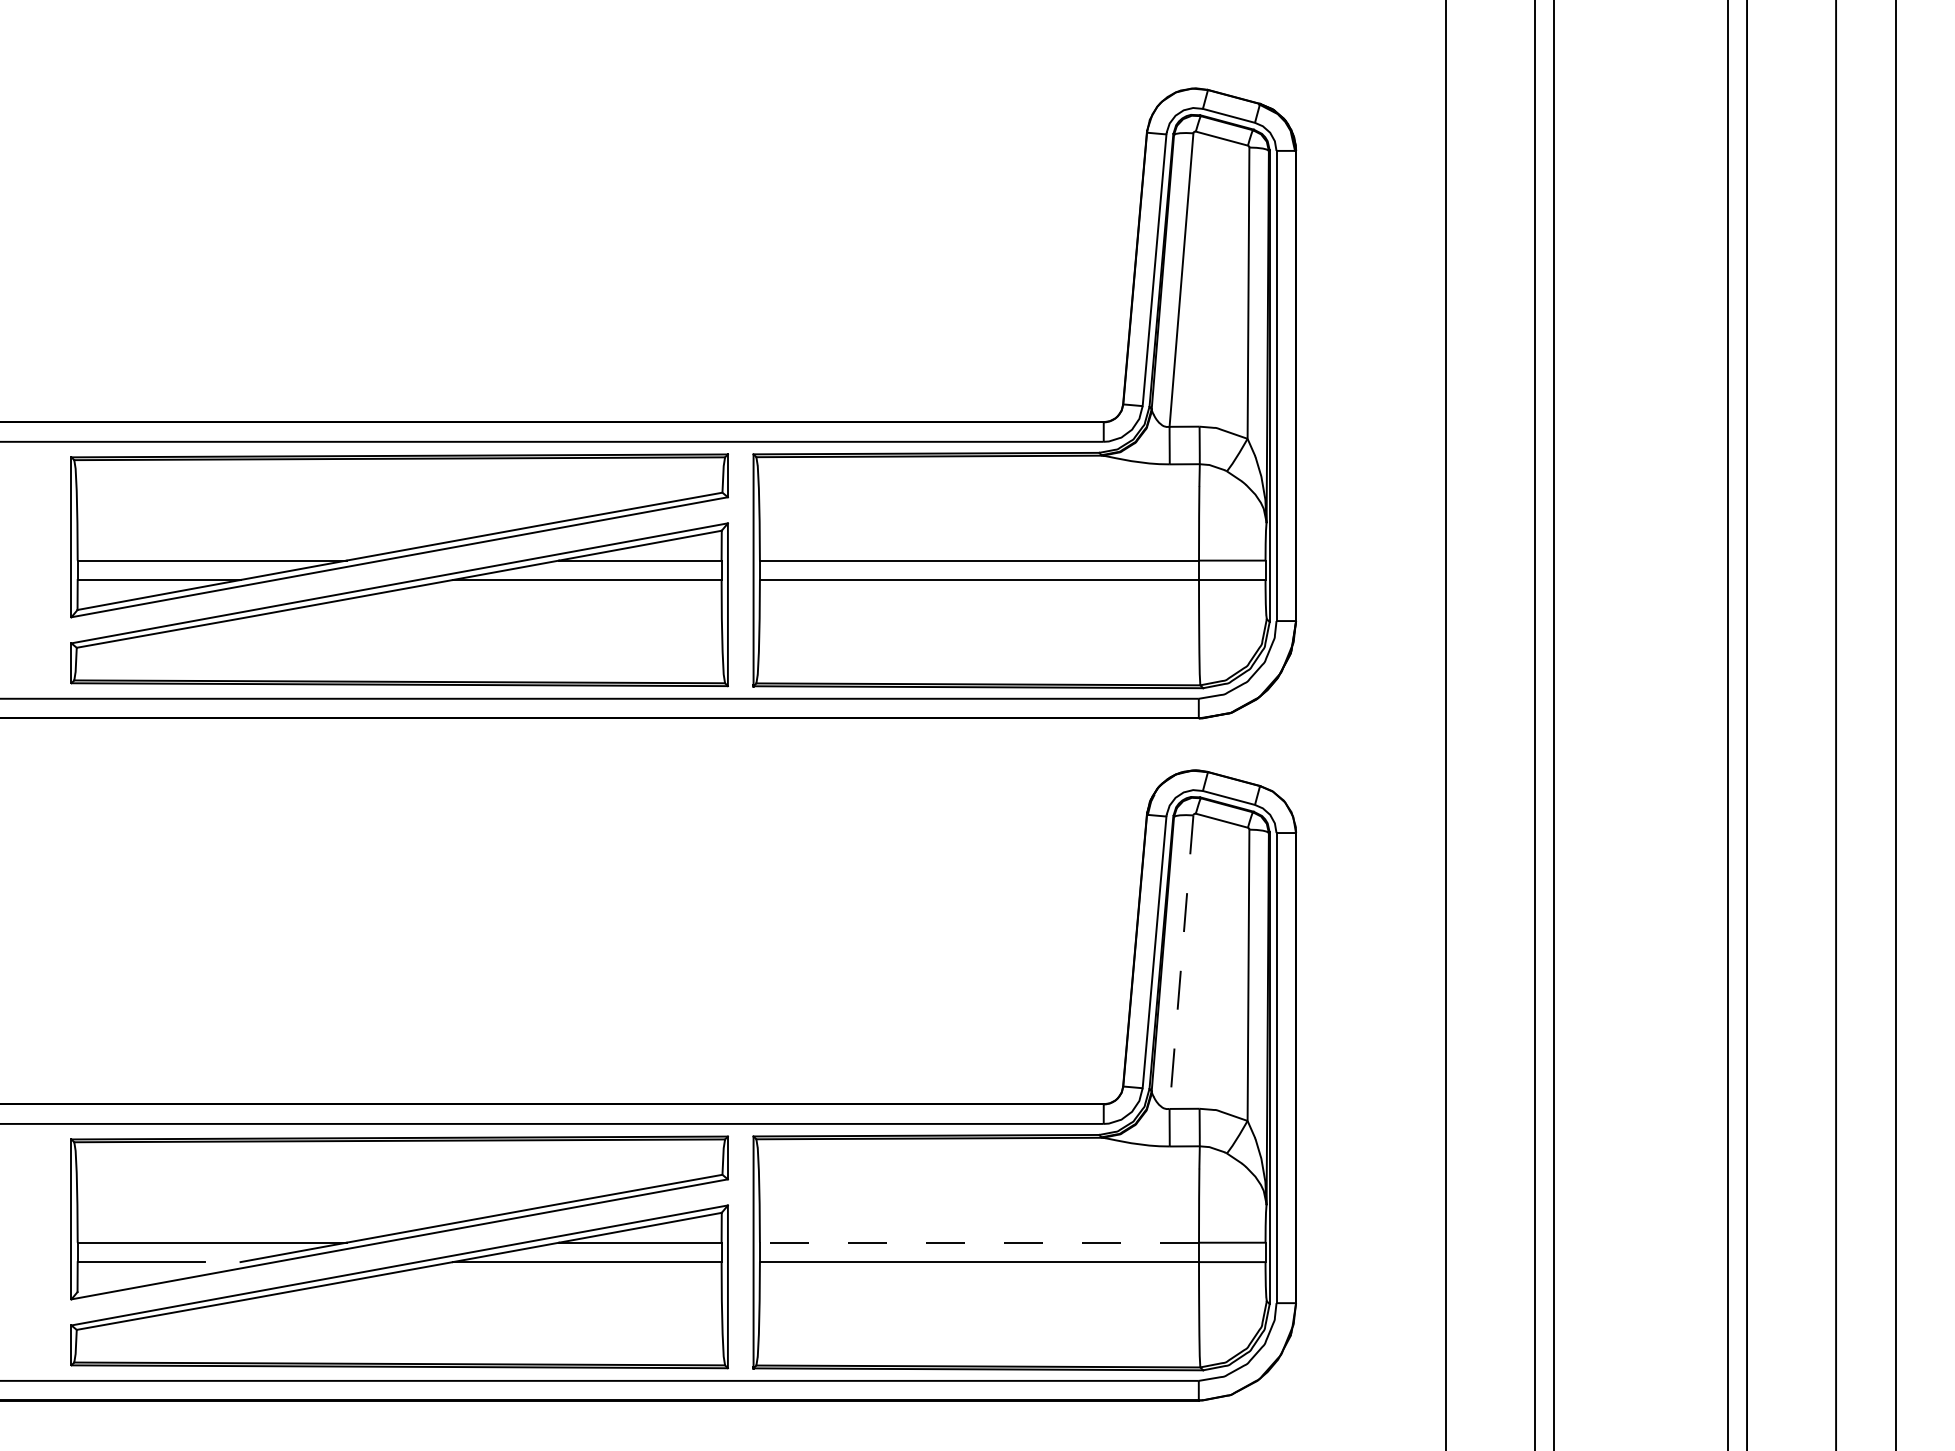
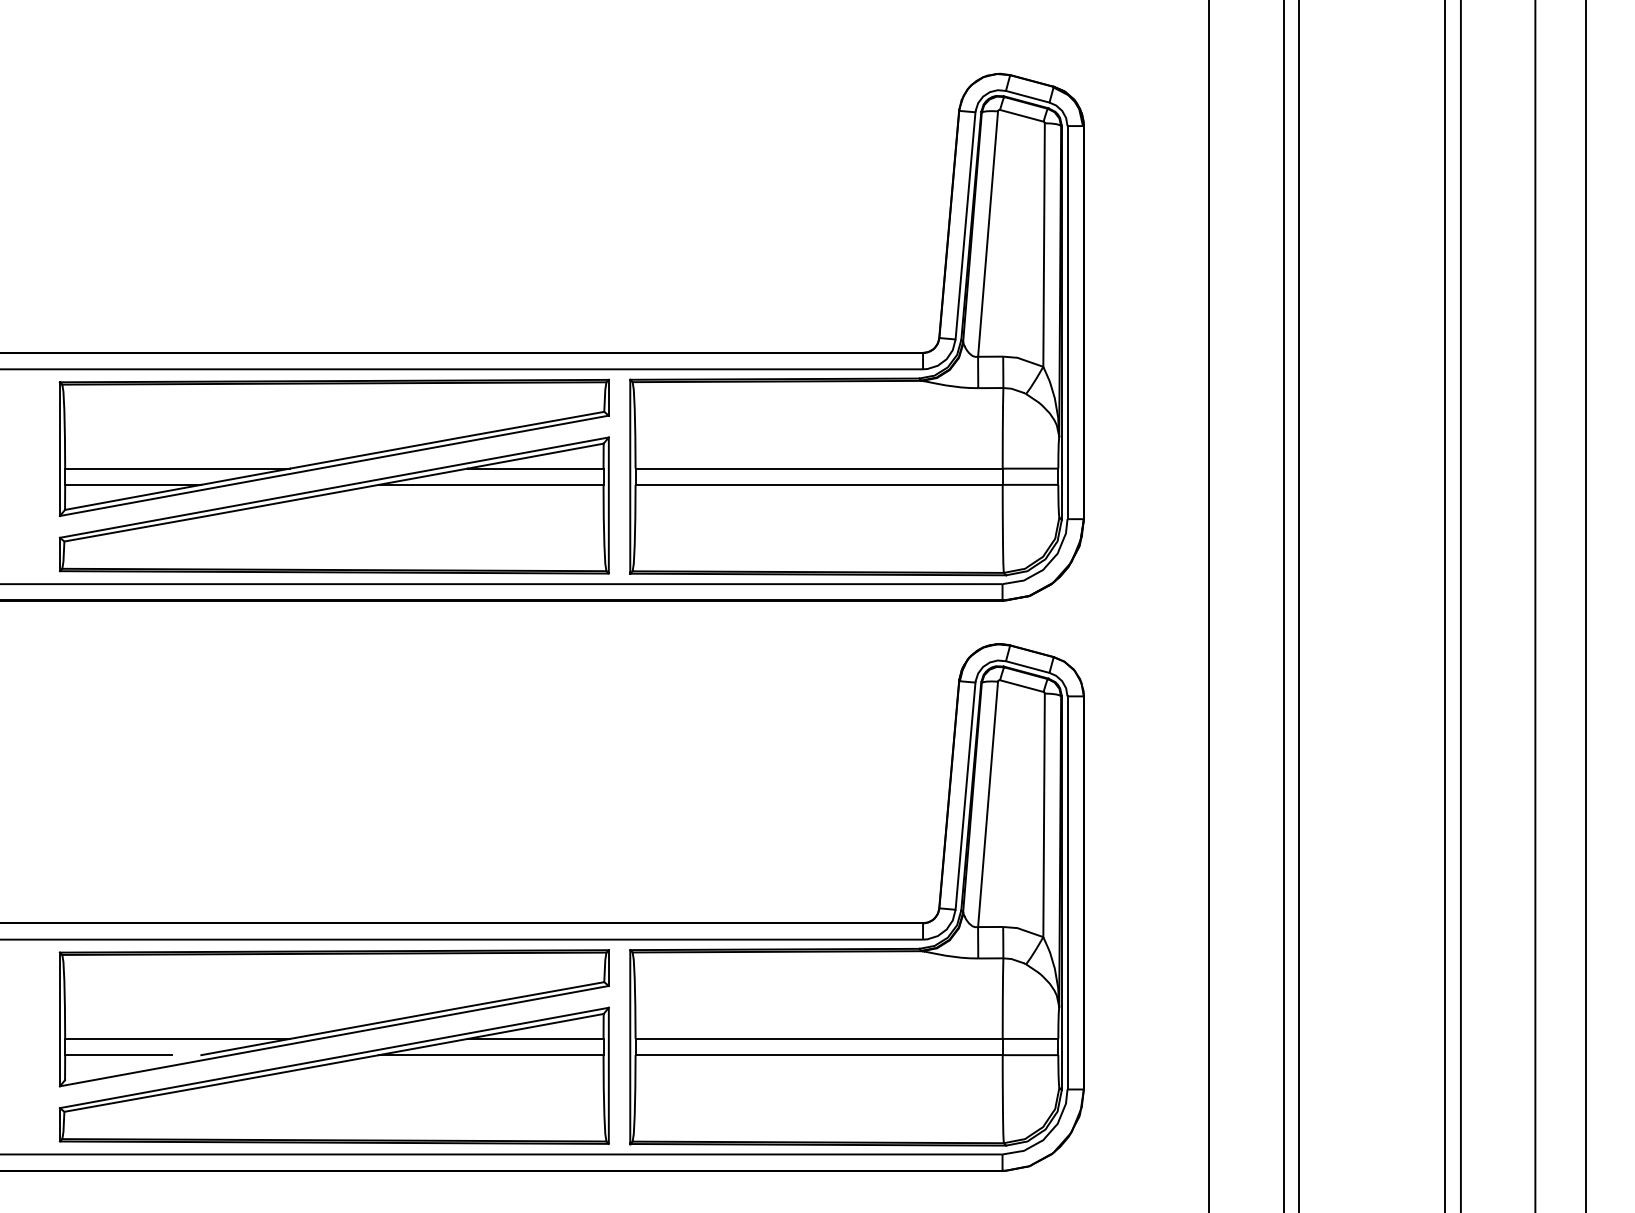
line: (1181, 962) -> (988, 804), dashed -> solid
line: (979, 1242) -> (819, 1038), dashed -> solid

